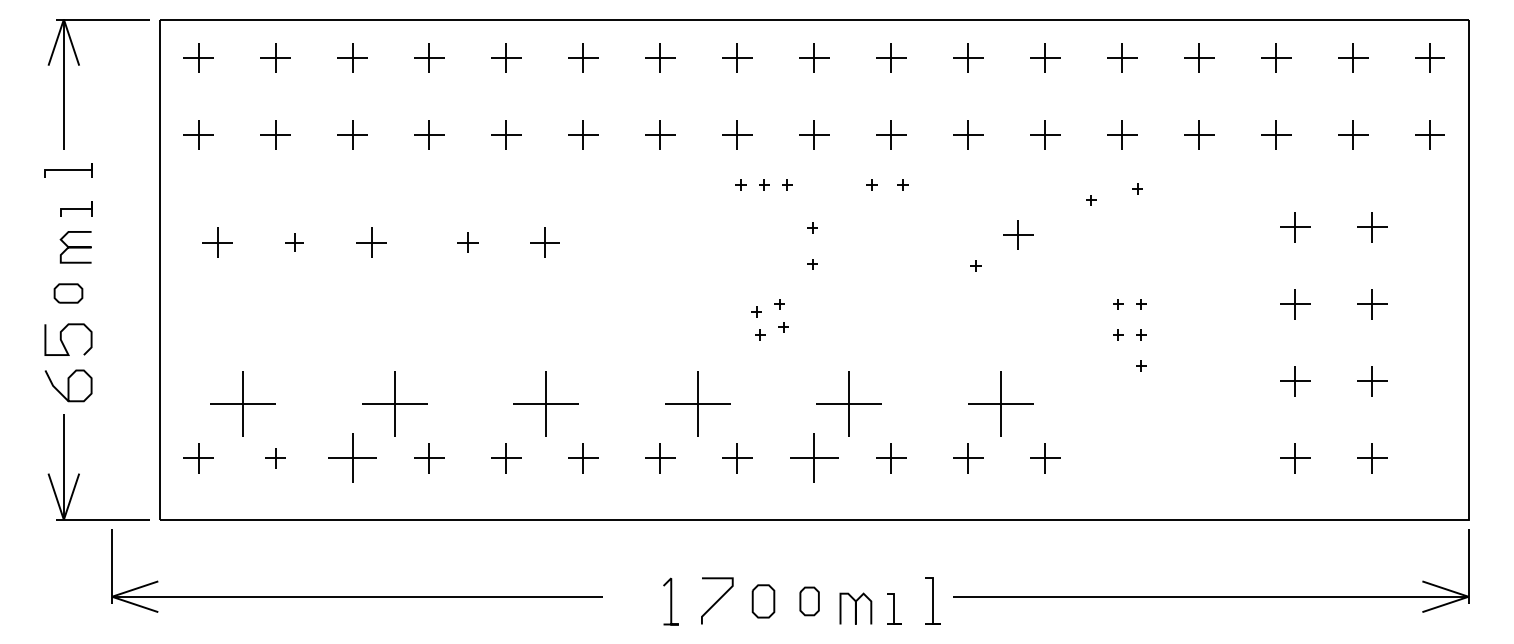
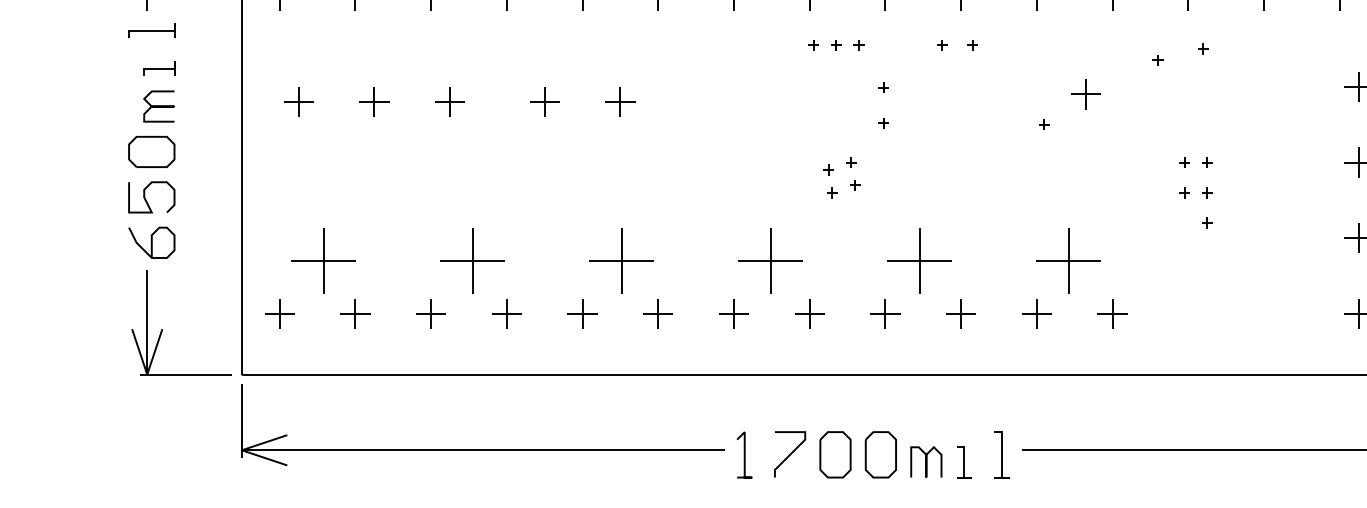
part: (294, 242) -> (374, 101), size x1.67
part: (467, 242) -> (544, 101), size x1.43
part: (68, 293) -> (151, 151), size x1.67
part: (275, 458) -> (355, 314), size x1.43
part: (352, 458) -> (431, 314), size x0.62
part: (814, 458) -> (885, 314), size x0.62
part: (356, 596) -> (482, 450), moved
part: (763, 601) -> (835, 454), size x1.43
part: (809, 601) -> (880, 454), size x1.67

